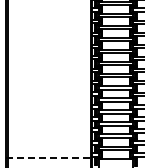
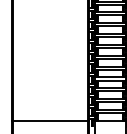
line: (49, 158) -> (50, 120), dashed -> solid

